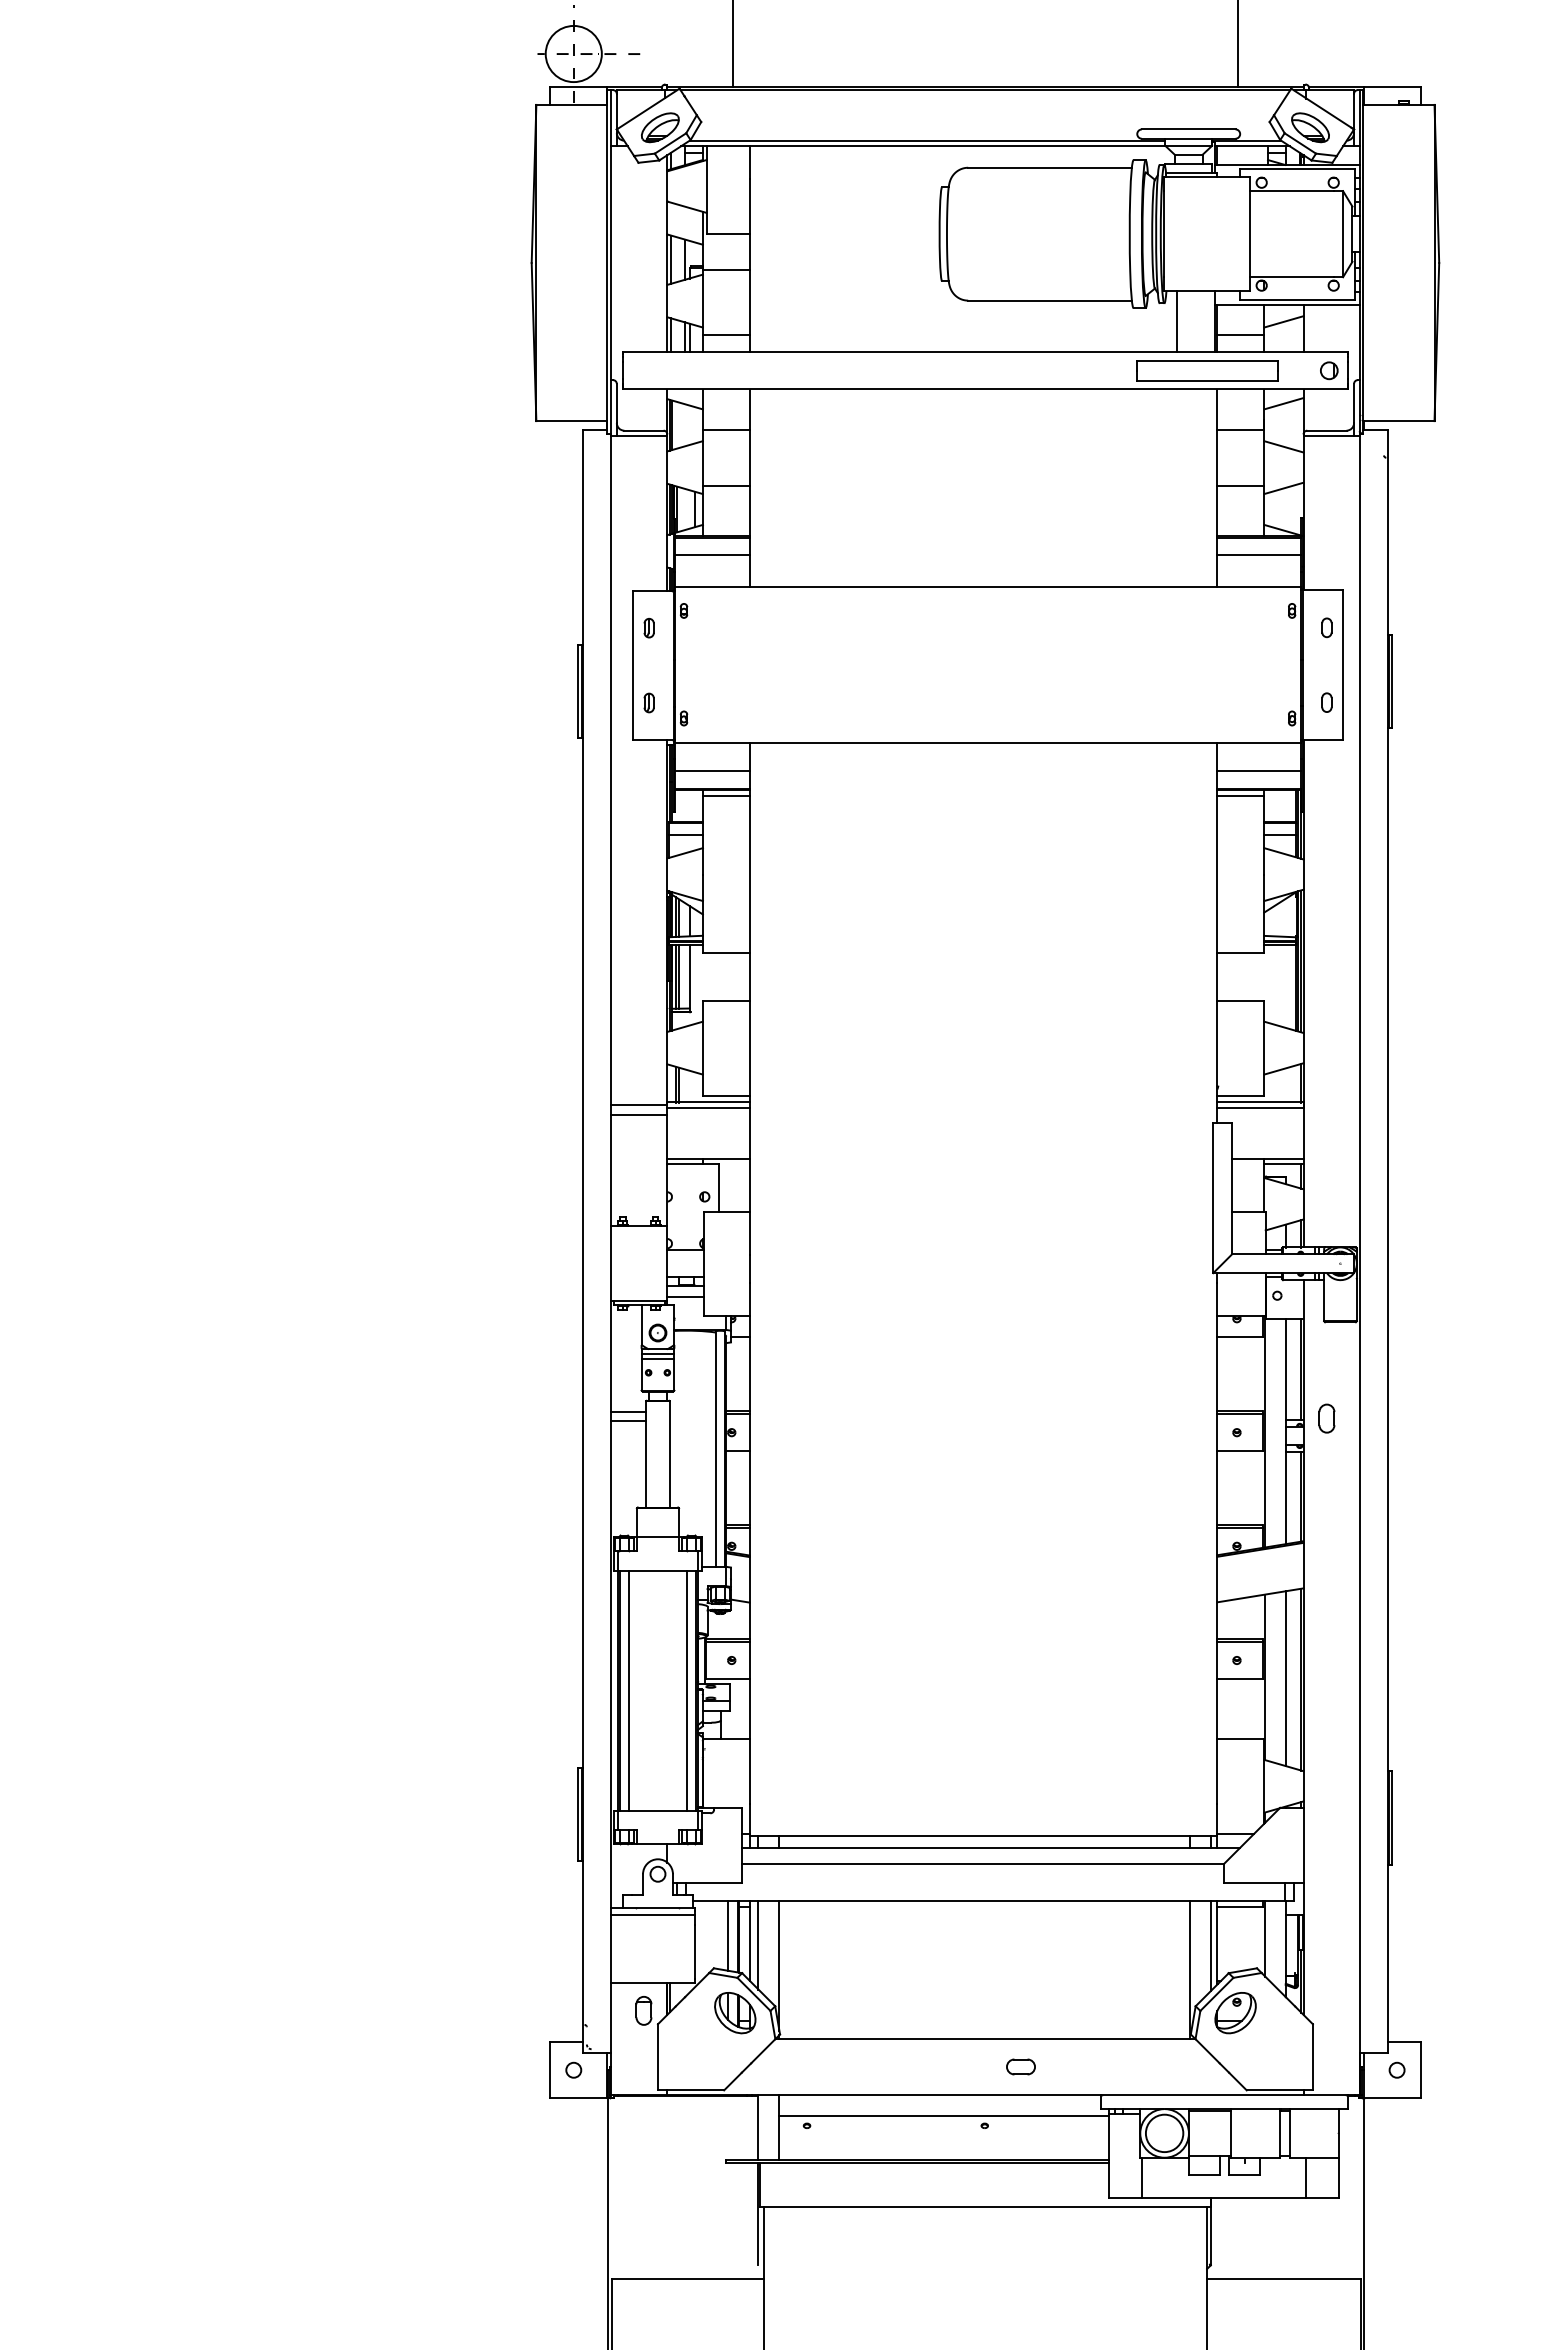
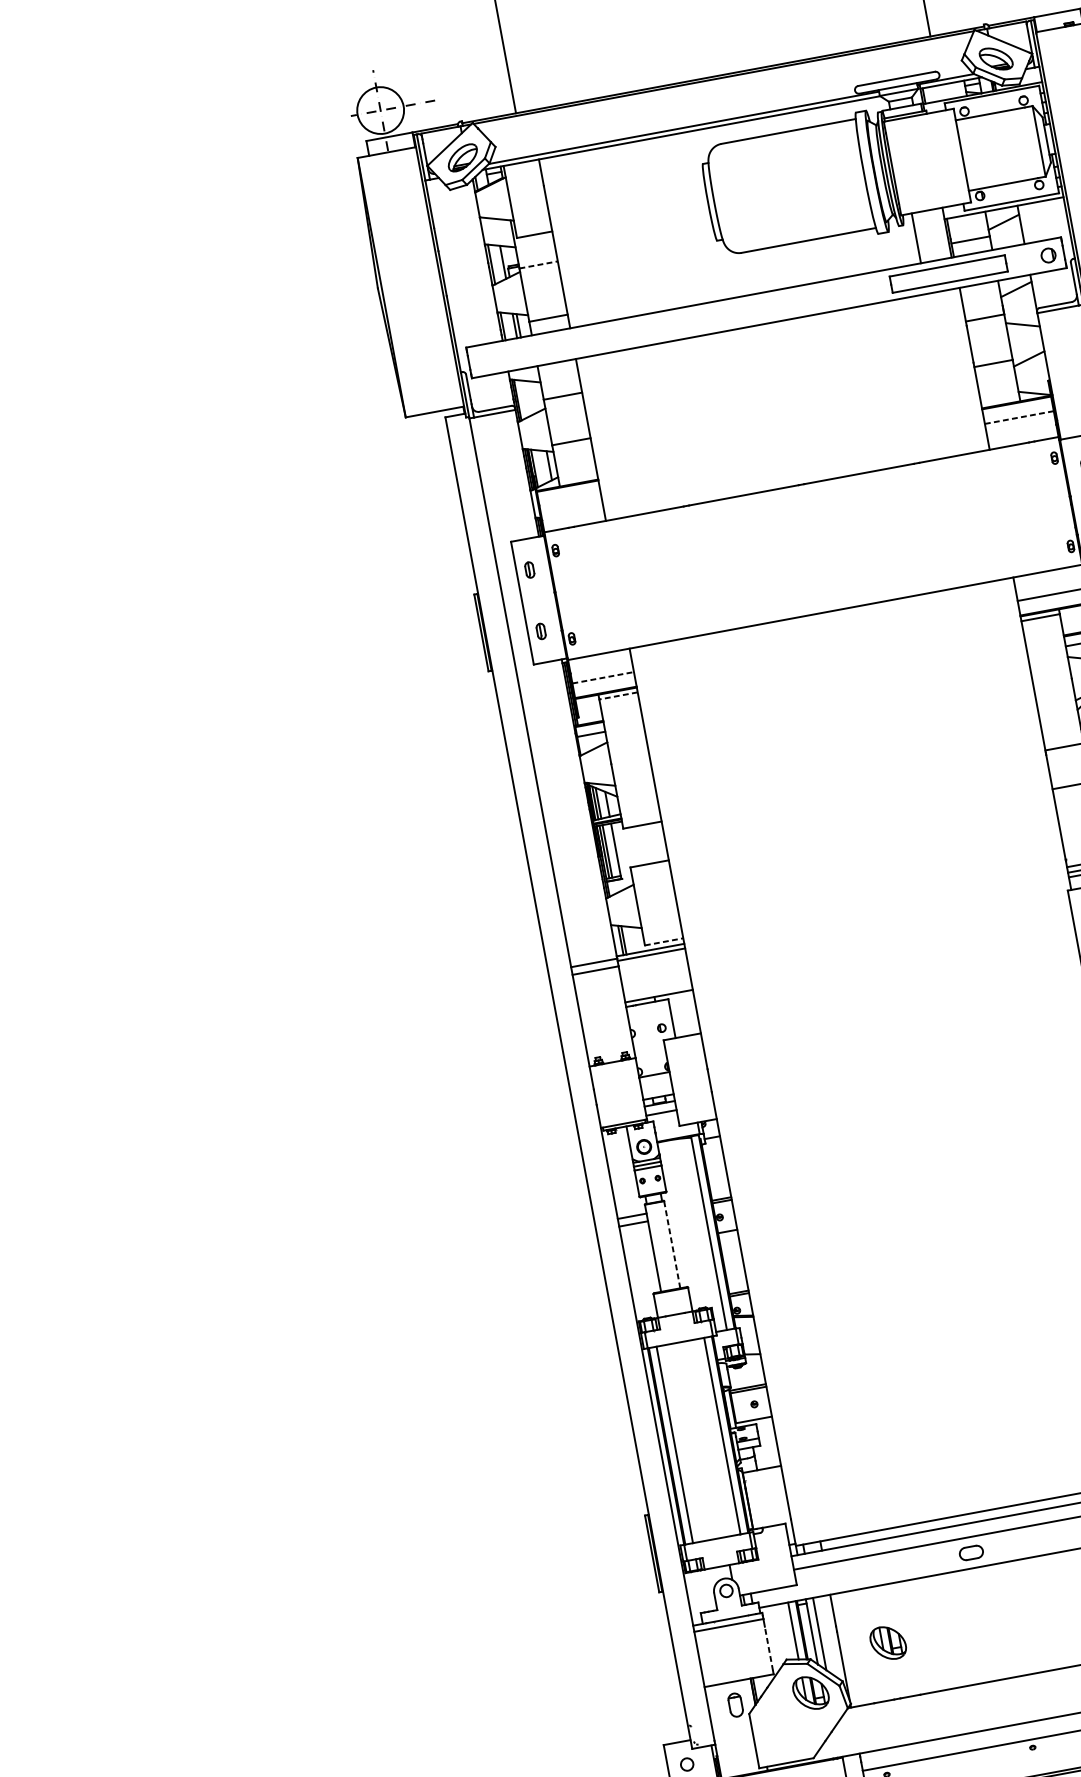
line: (726, 270) -> (538, 264), solid -> dashed
line: (711, 555) -> (569, 501), removed
line: (1259, 555) -> (1019, 417), solid -> dashed
line: (712, 771) -> (603, 678), solid -> dashed
line: (725, 795) -> (617, 695), solid -> dashed
line: (726, 1095) -> (664, 941), solid -> dashed
line: (669, 1453) -> (671, 1244), solid -> dashed
line: (695, 1951) -> (768, 1648), solid -> dashed
part: (837, 1971) -> (888, 1643), added
part: (1020, 2066) -> (970, 1552), moved

